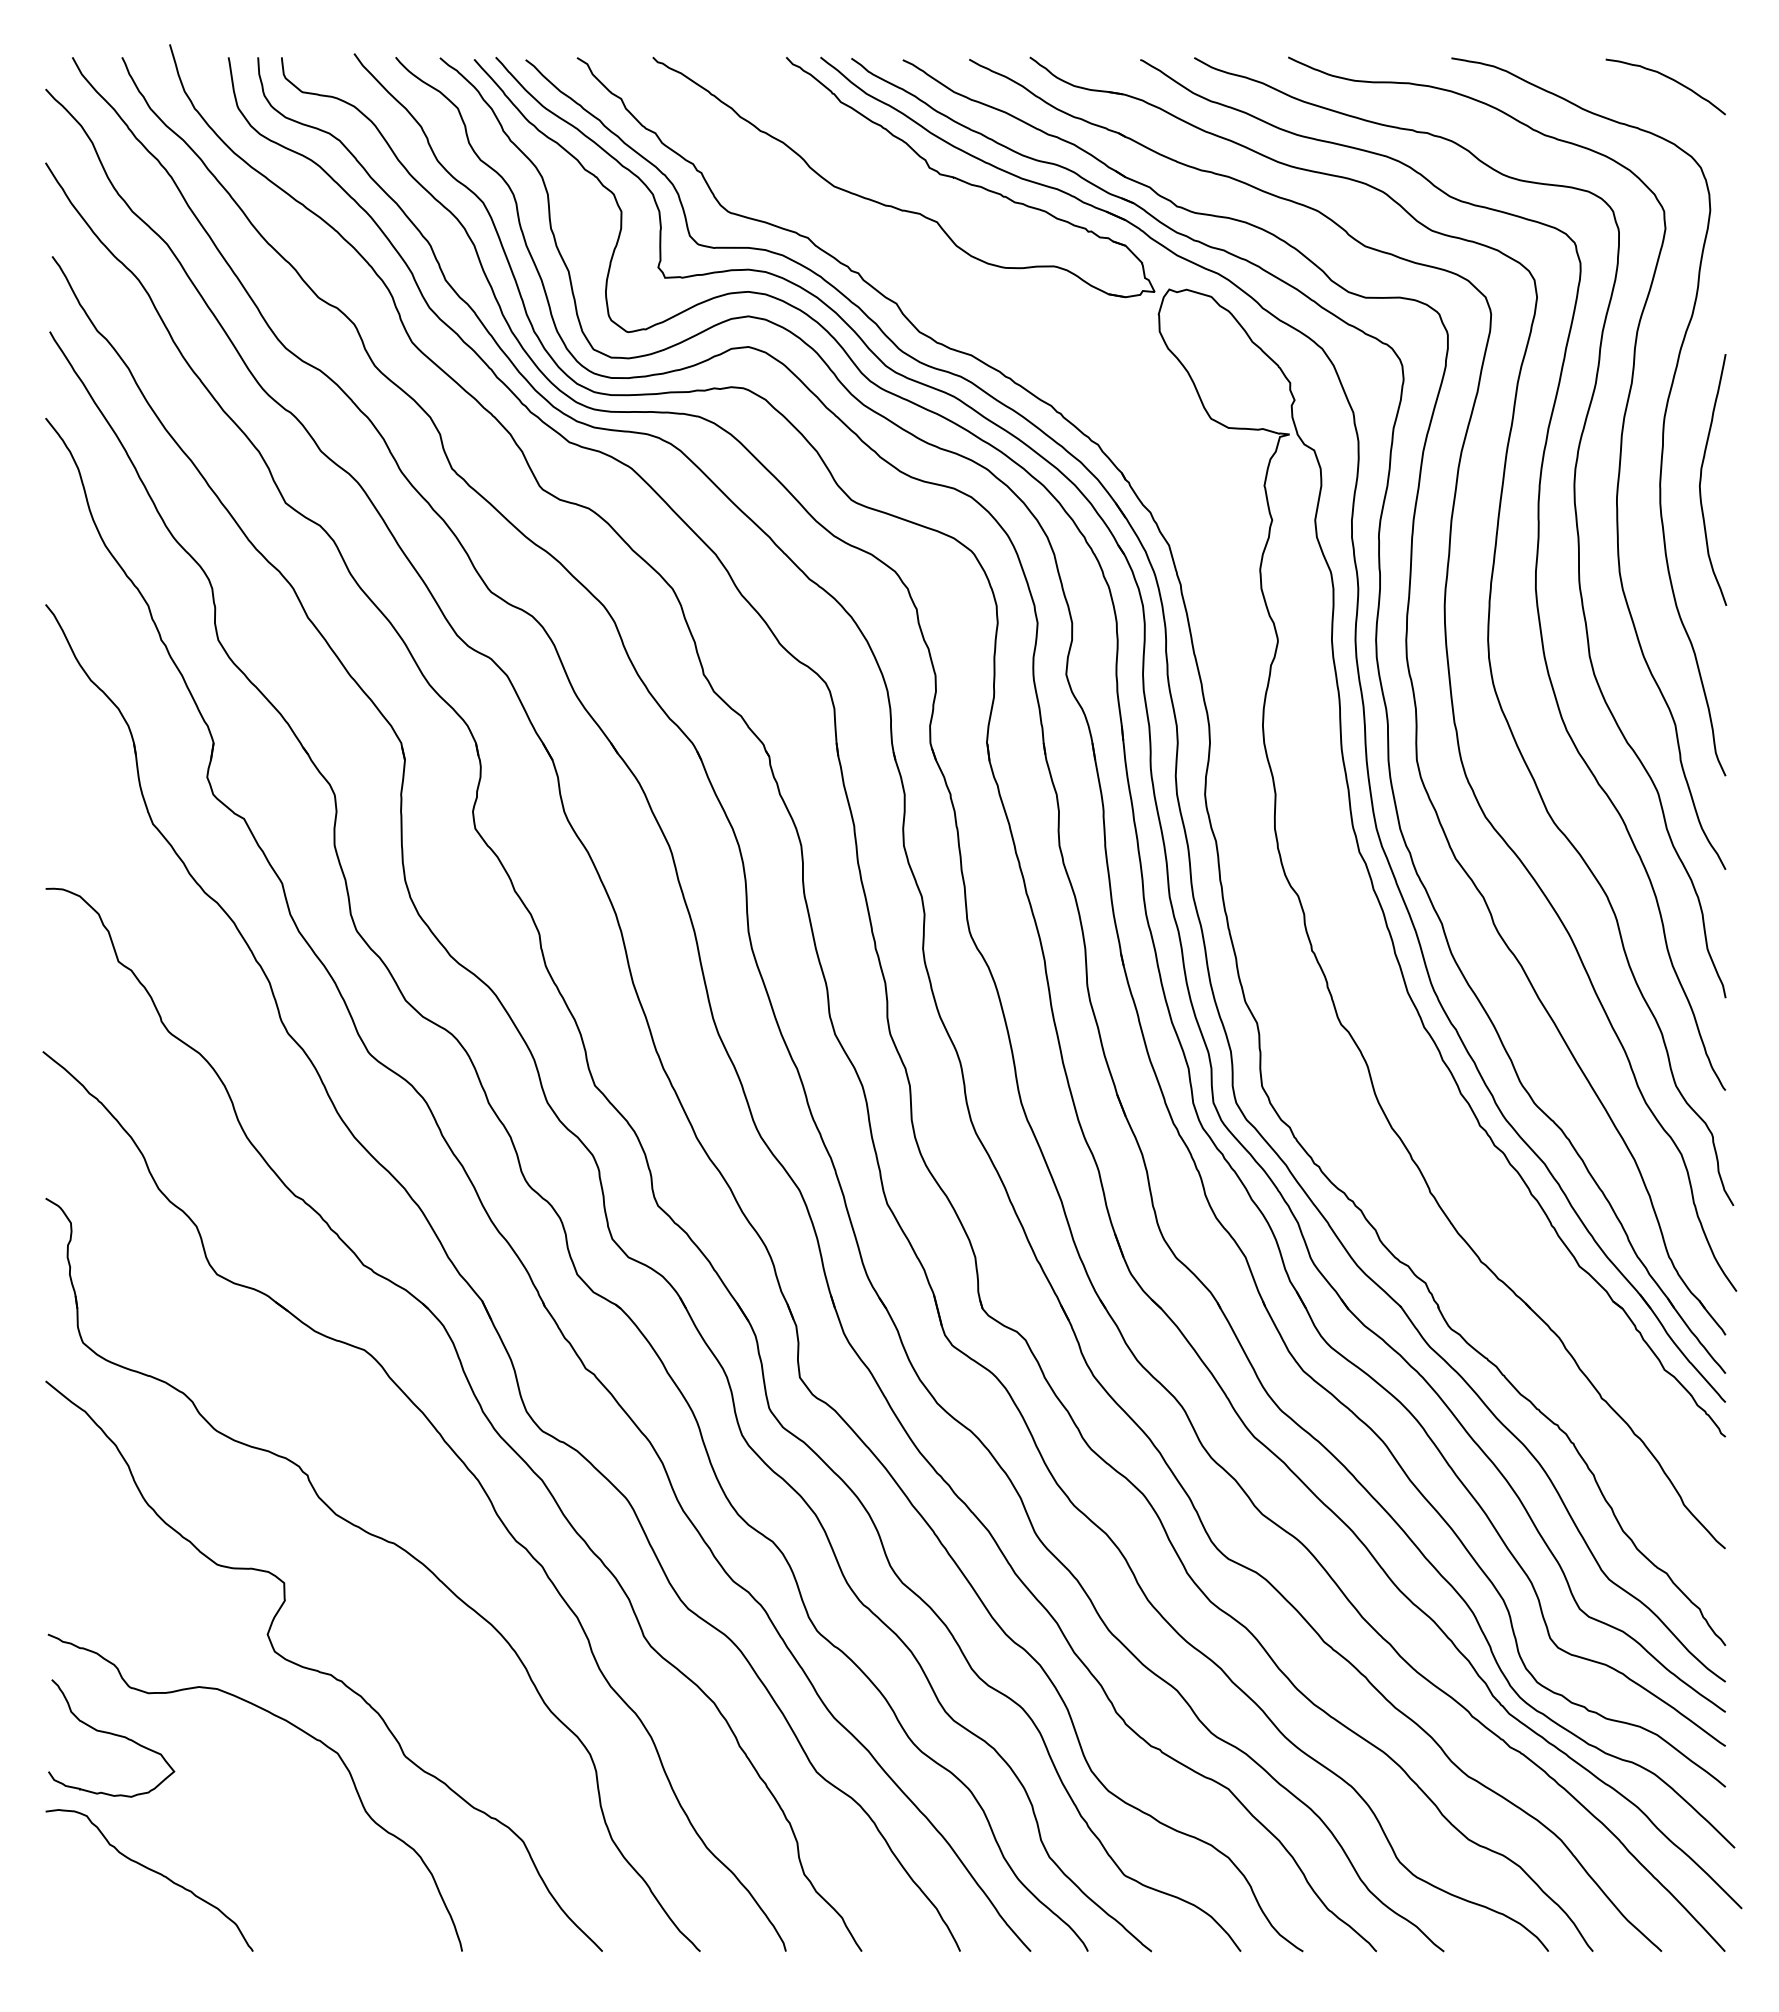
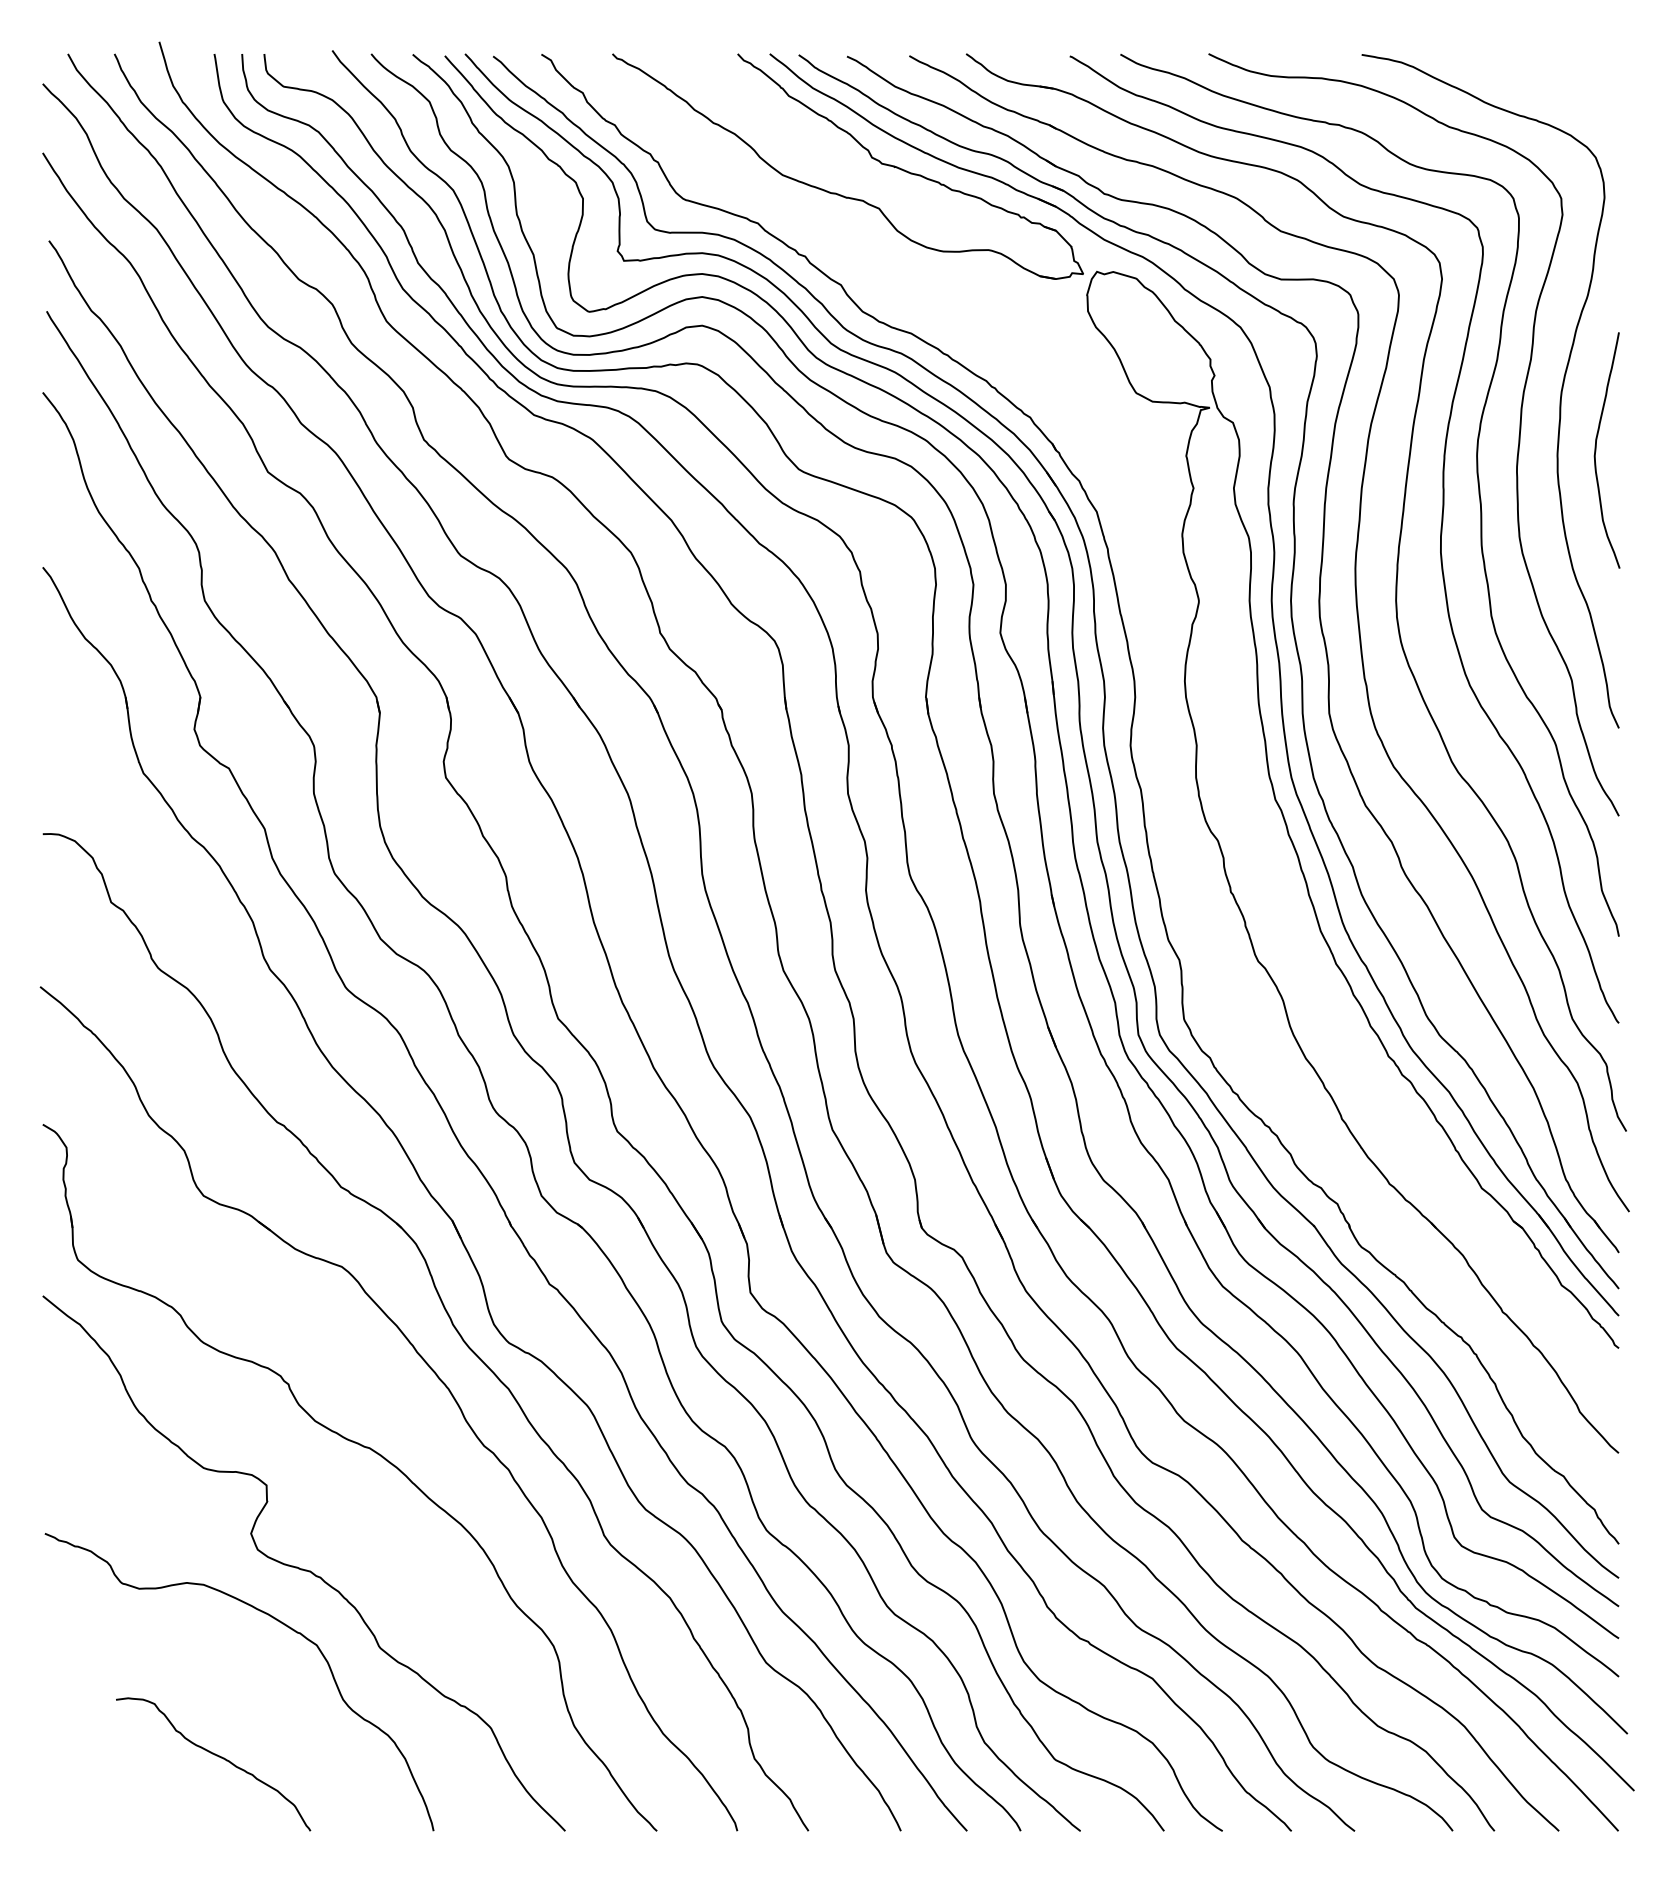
curve: (1668, 78) -> (1565, 73), removed
curve: (113, 1735) -> (106, 1628), removed
curve: (154, 1872) -> (218, 1756), moved

